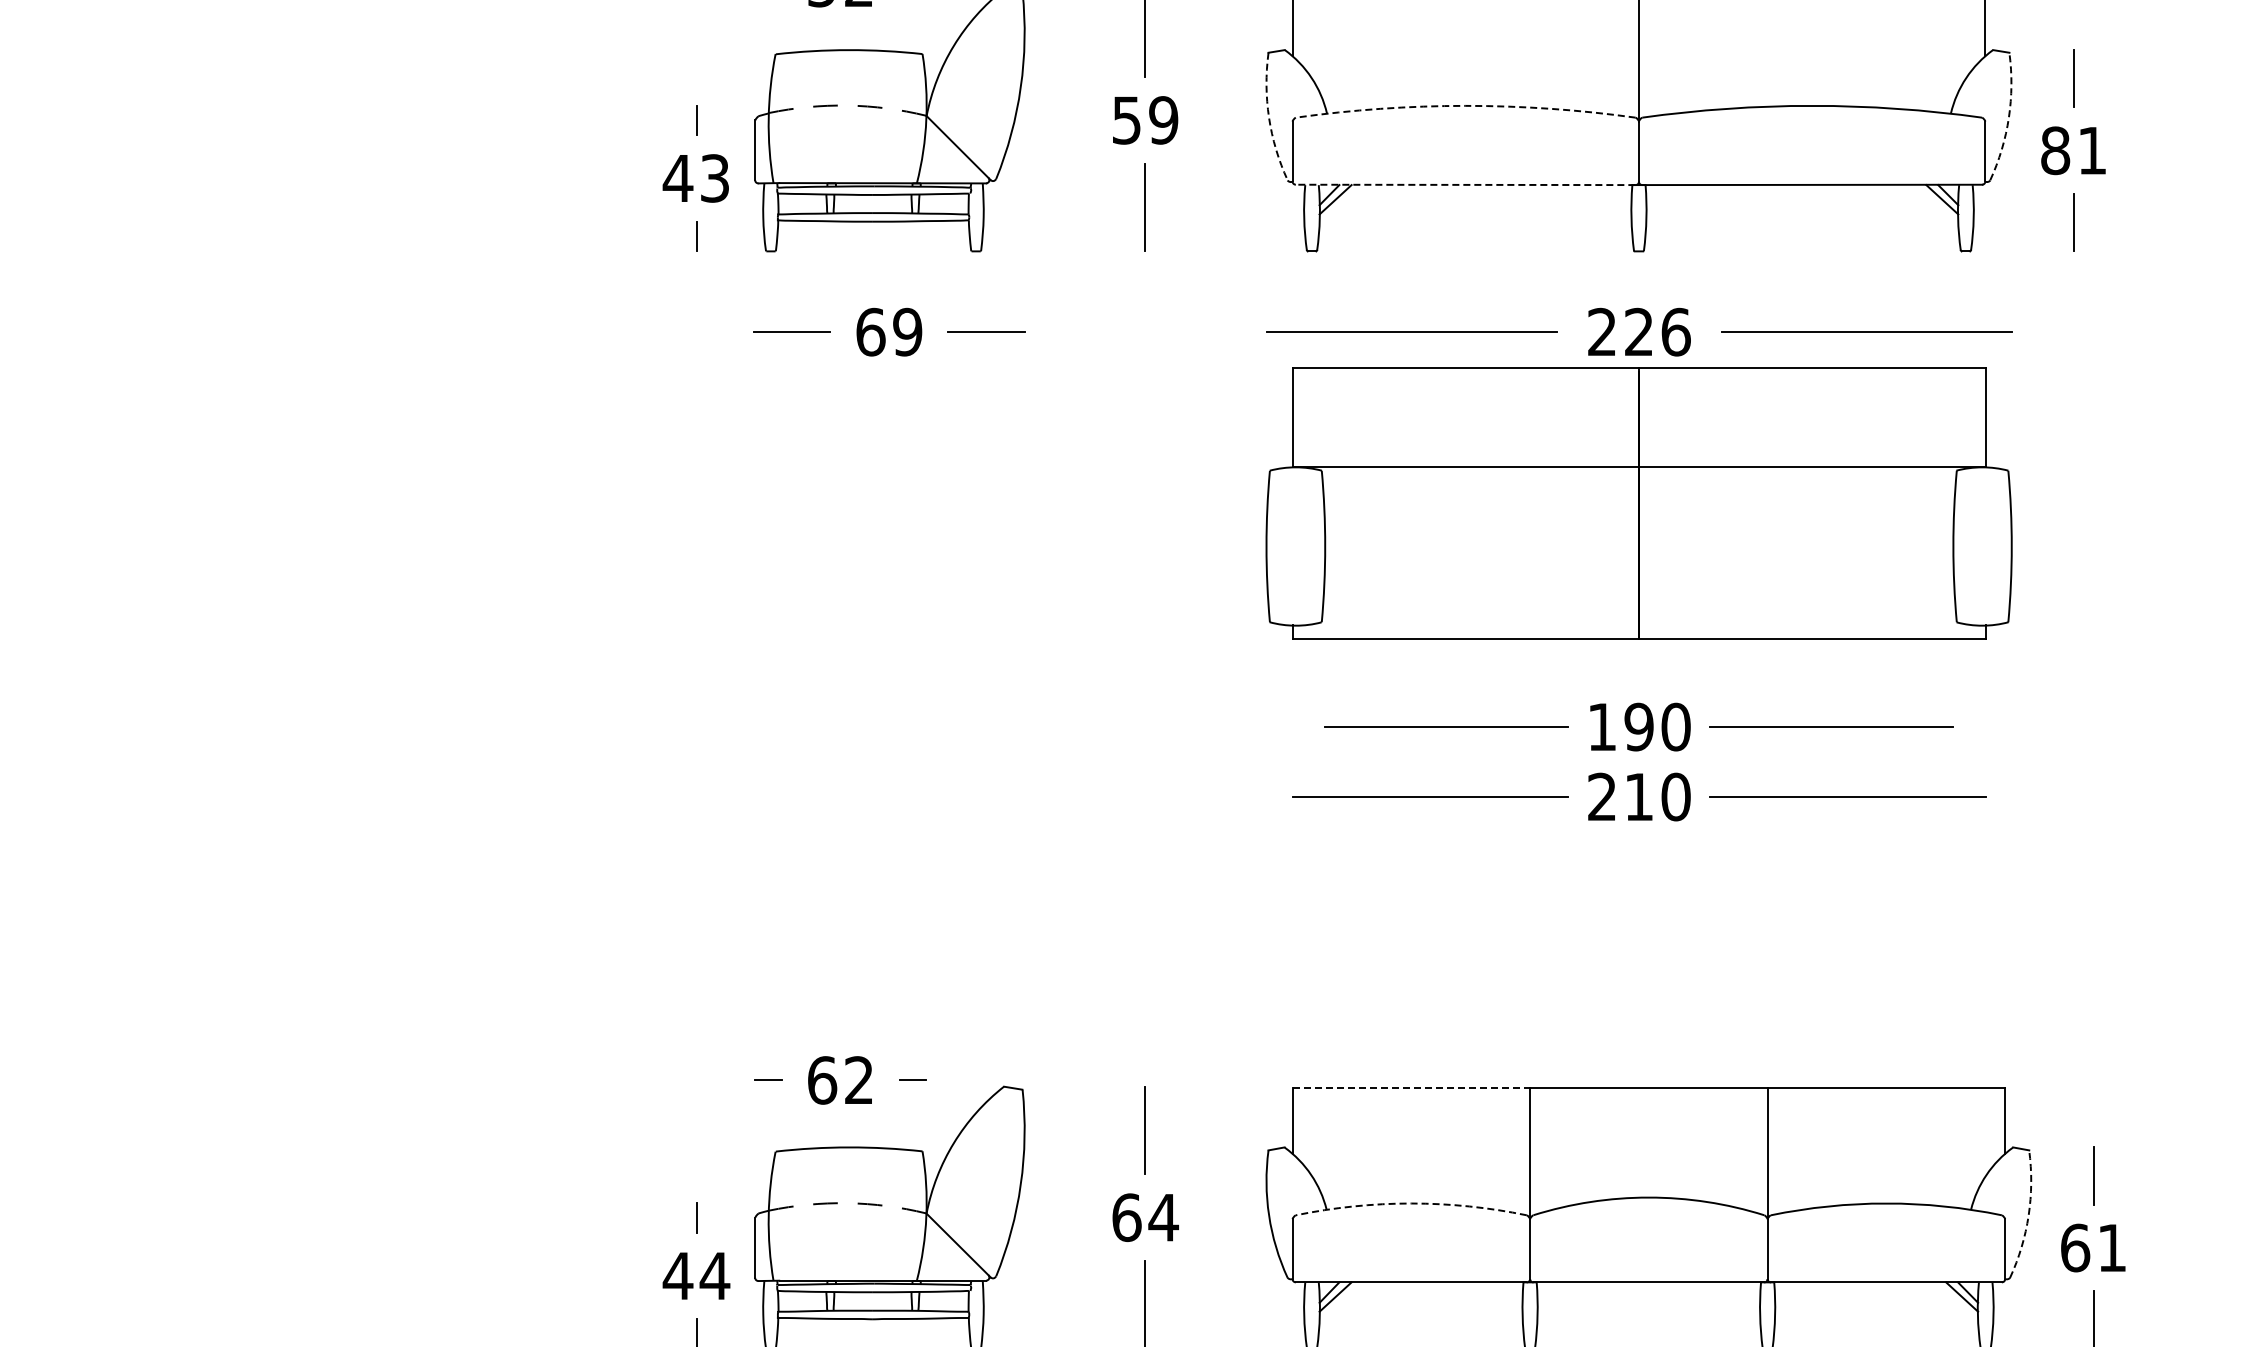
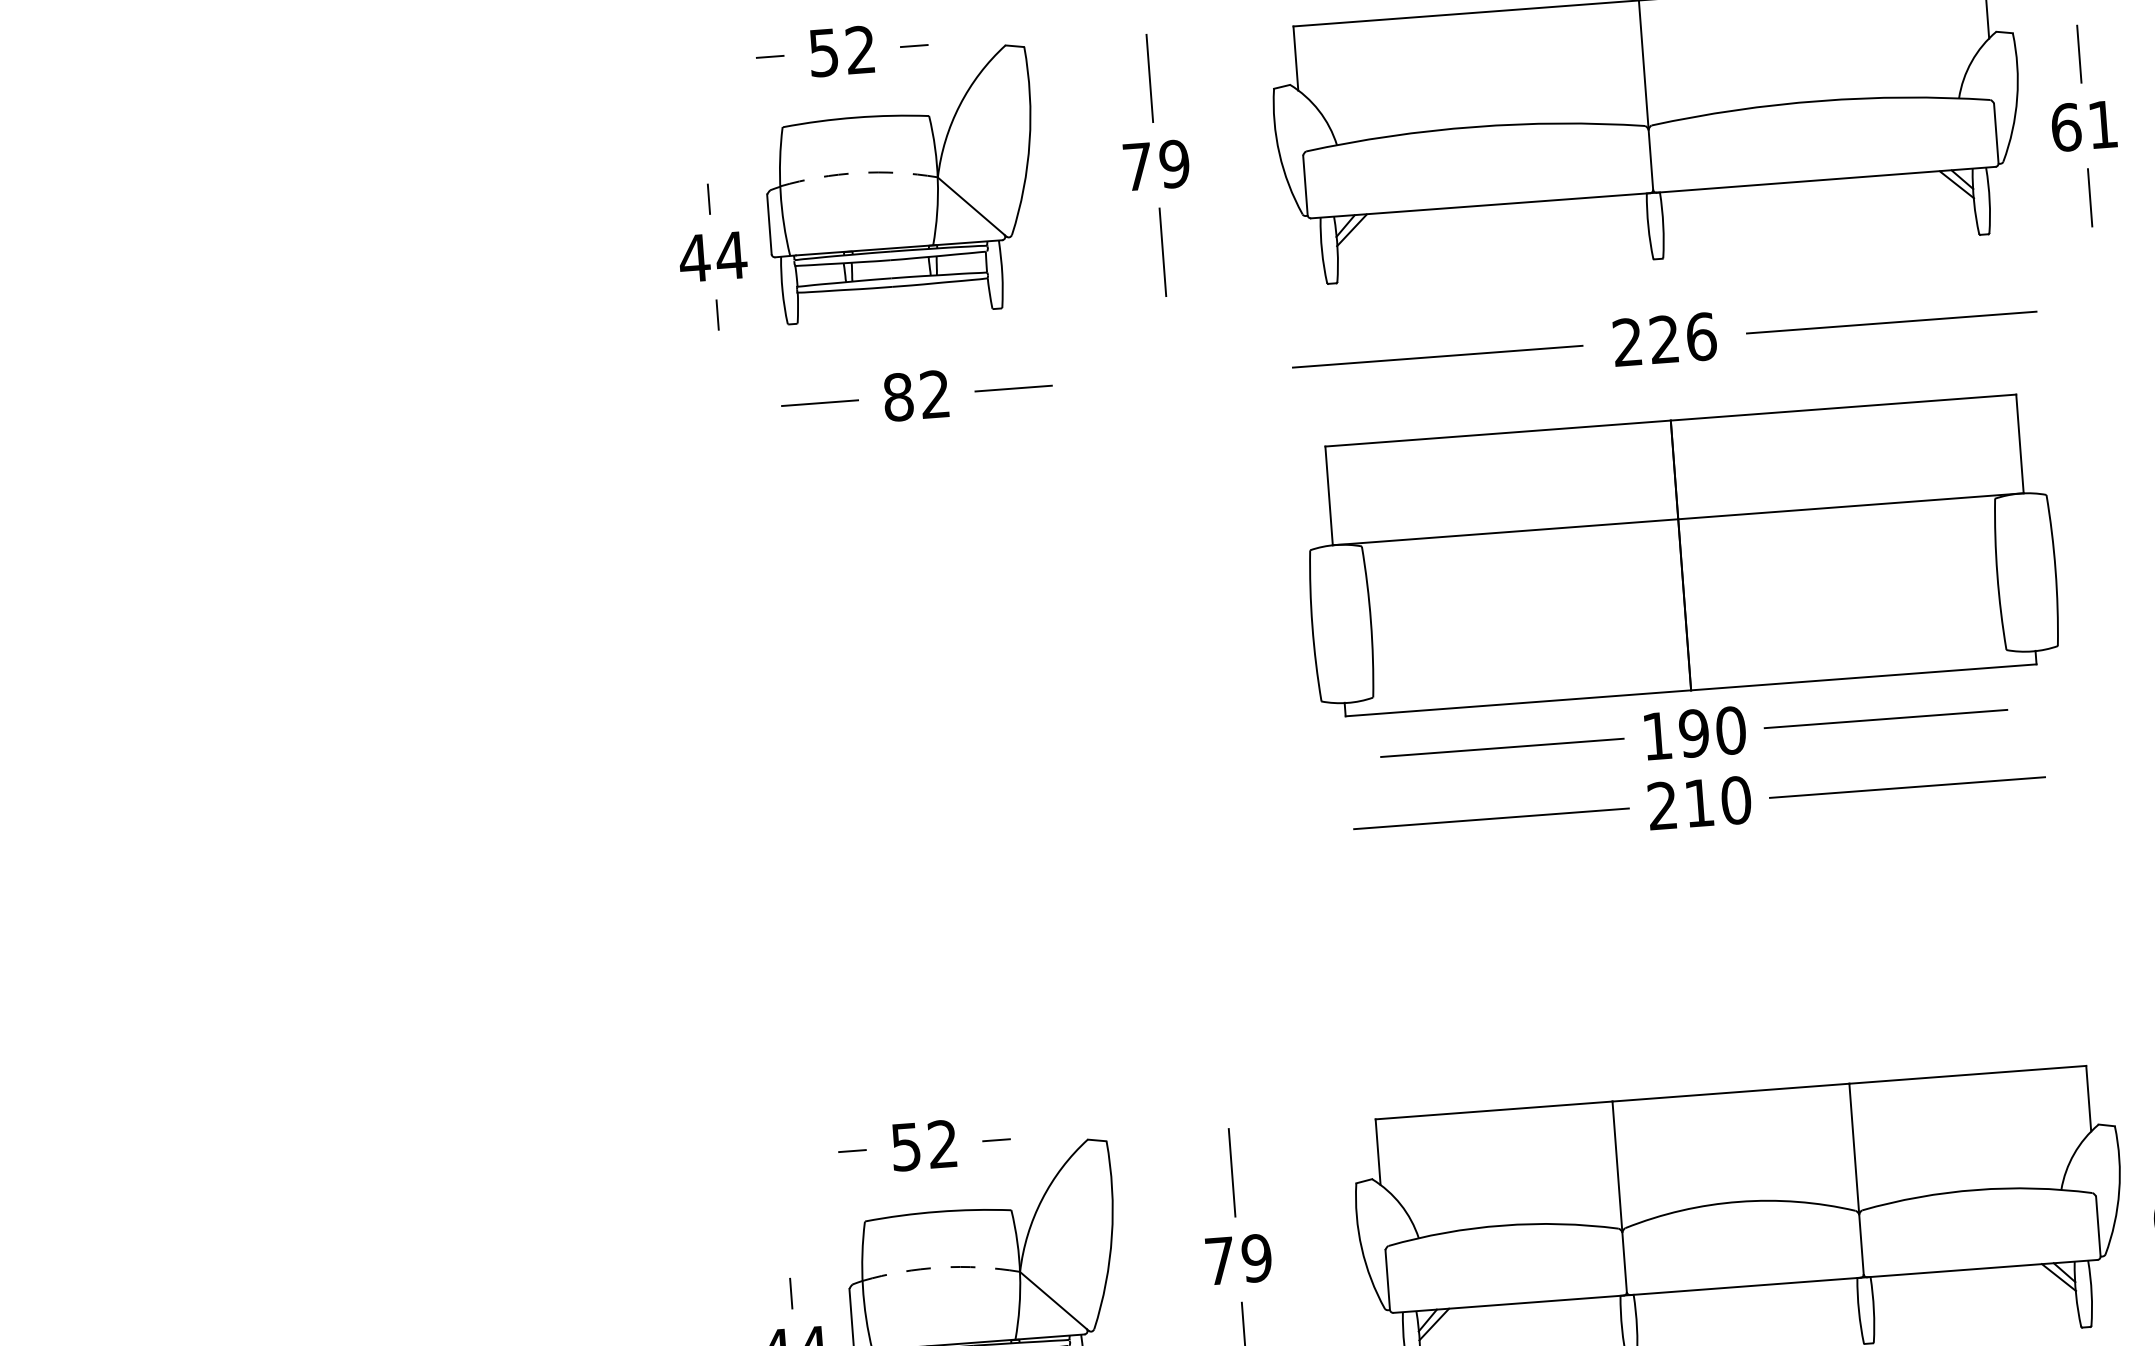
arc: (1465, 105) -> (1474, 126), dashed -> solid
arc: (1269, 117) -> (1279, 153), dashed -> solid
arc: (2008, 117) -> (2016, 97), dashed -> solid
text: (1126, 120) -> (1137, 166), 59 -> 79
text: (2055, 150) -> (2066, 127), 81 -> 61
text: (714, 178) -> (731, 255), 43 -> 44
line: (1465, 184) -> (1480, 205), dashed -> solid
text: (889, 331) -> (916, 395), 69 -> 82
part: (1638, 503) -> (1680, 555), moved
text: (822, 1080) -> (906, 1147), 62 -> 52
line: (1411, 1088) -> (1494, 1110), dashed -> solid
arc: (1411, 1203) -> (1502, 1225), dashed -> solid
arc: (2028, 1215) -> (2119, 1191), dashed -> solid
text: (1145, 1217) -> (1238, 1259), 64 -> 79

